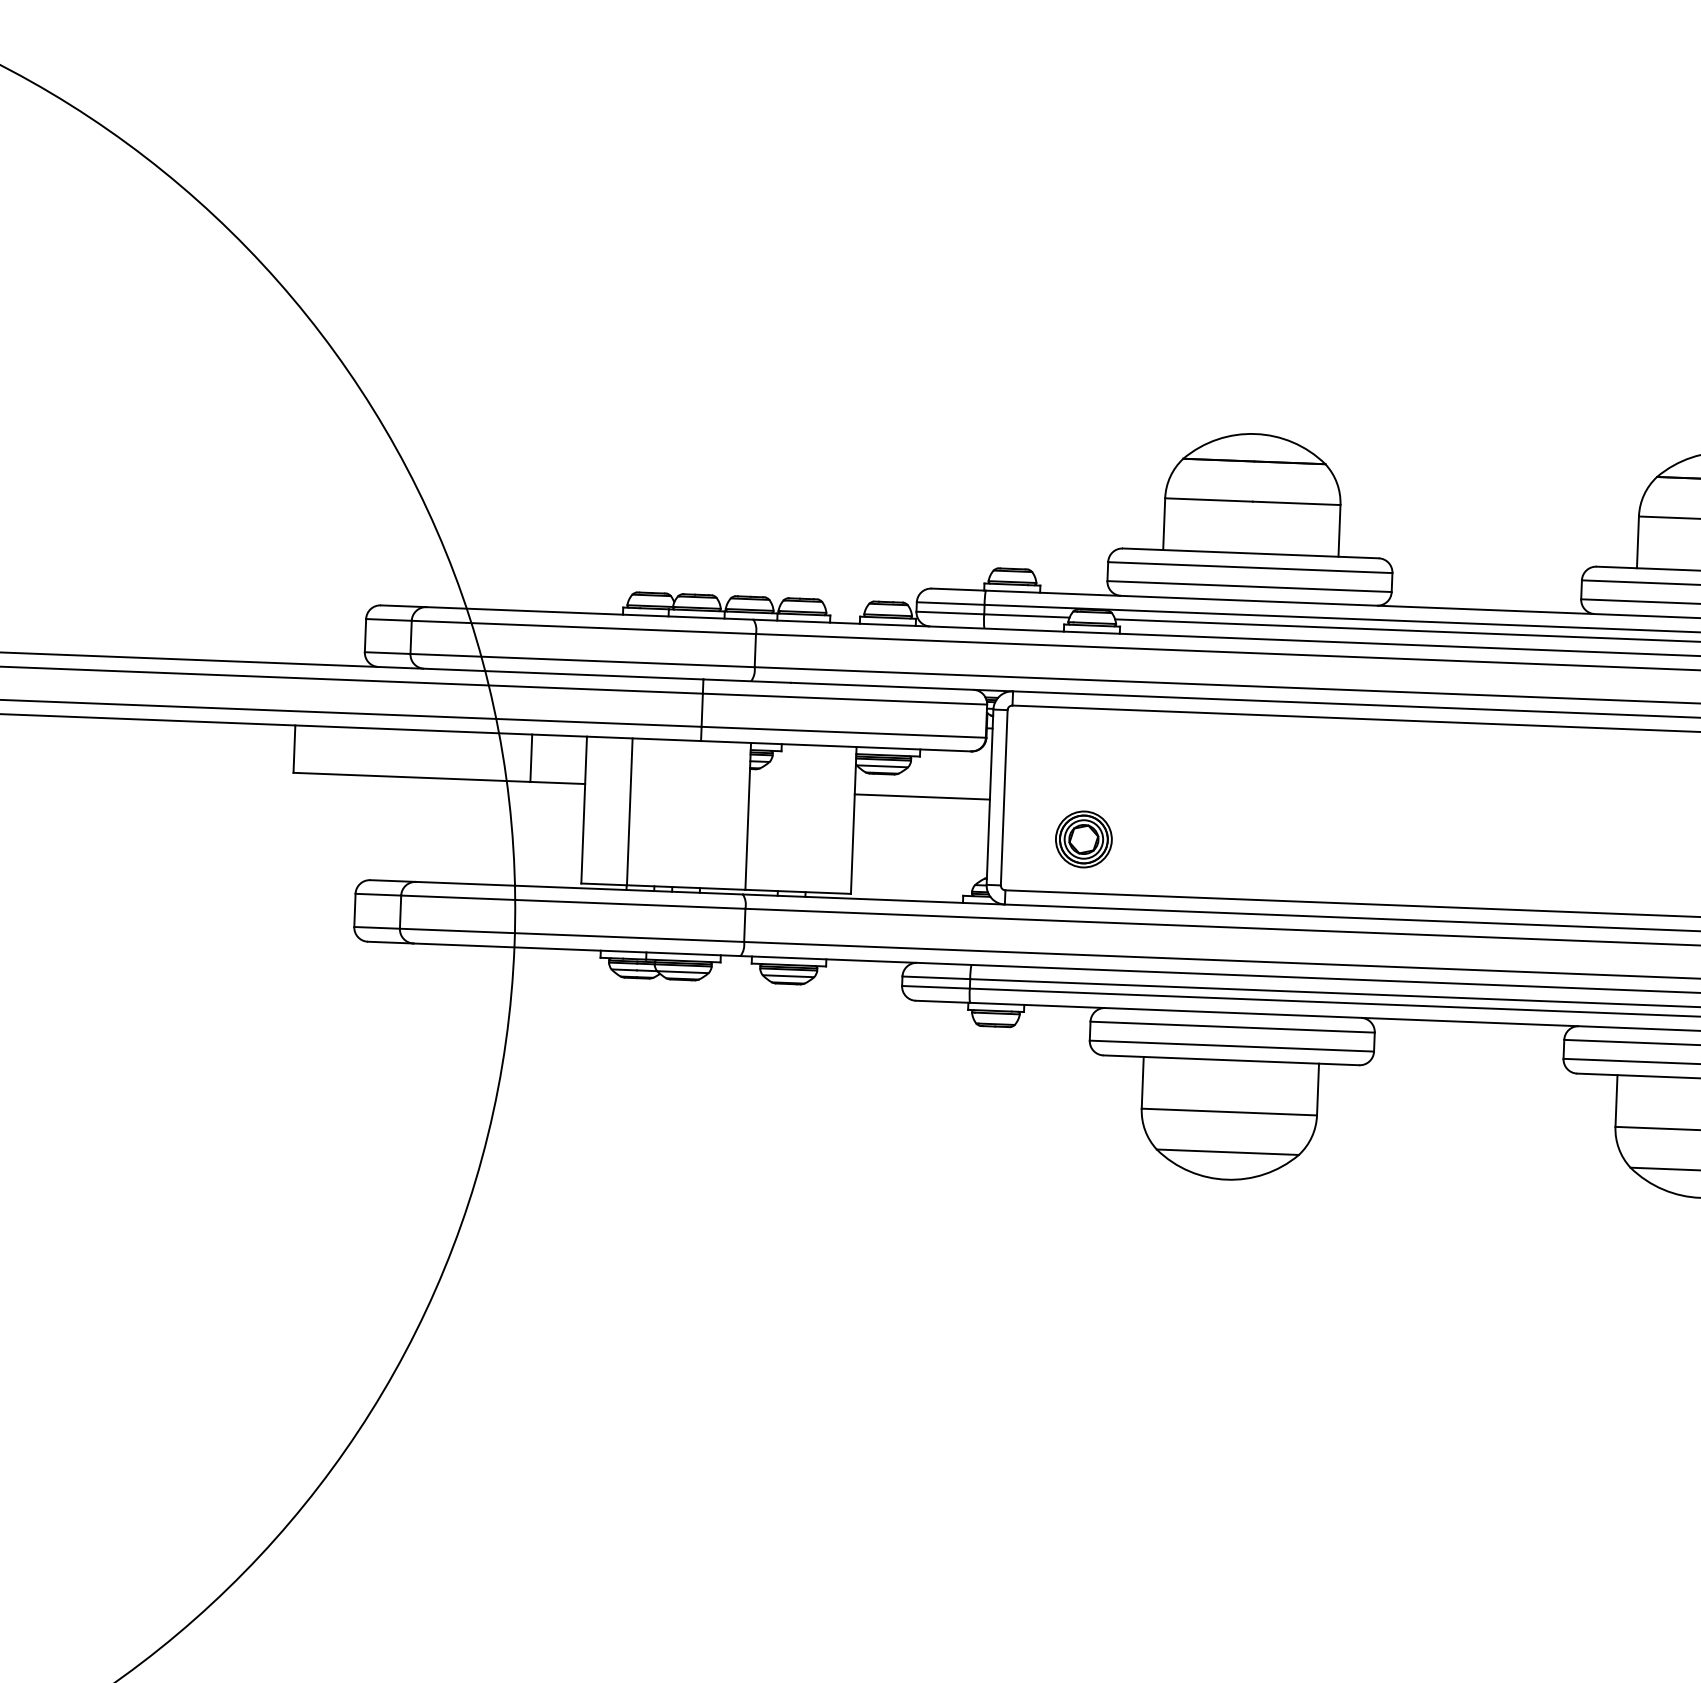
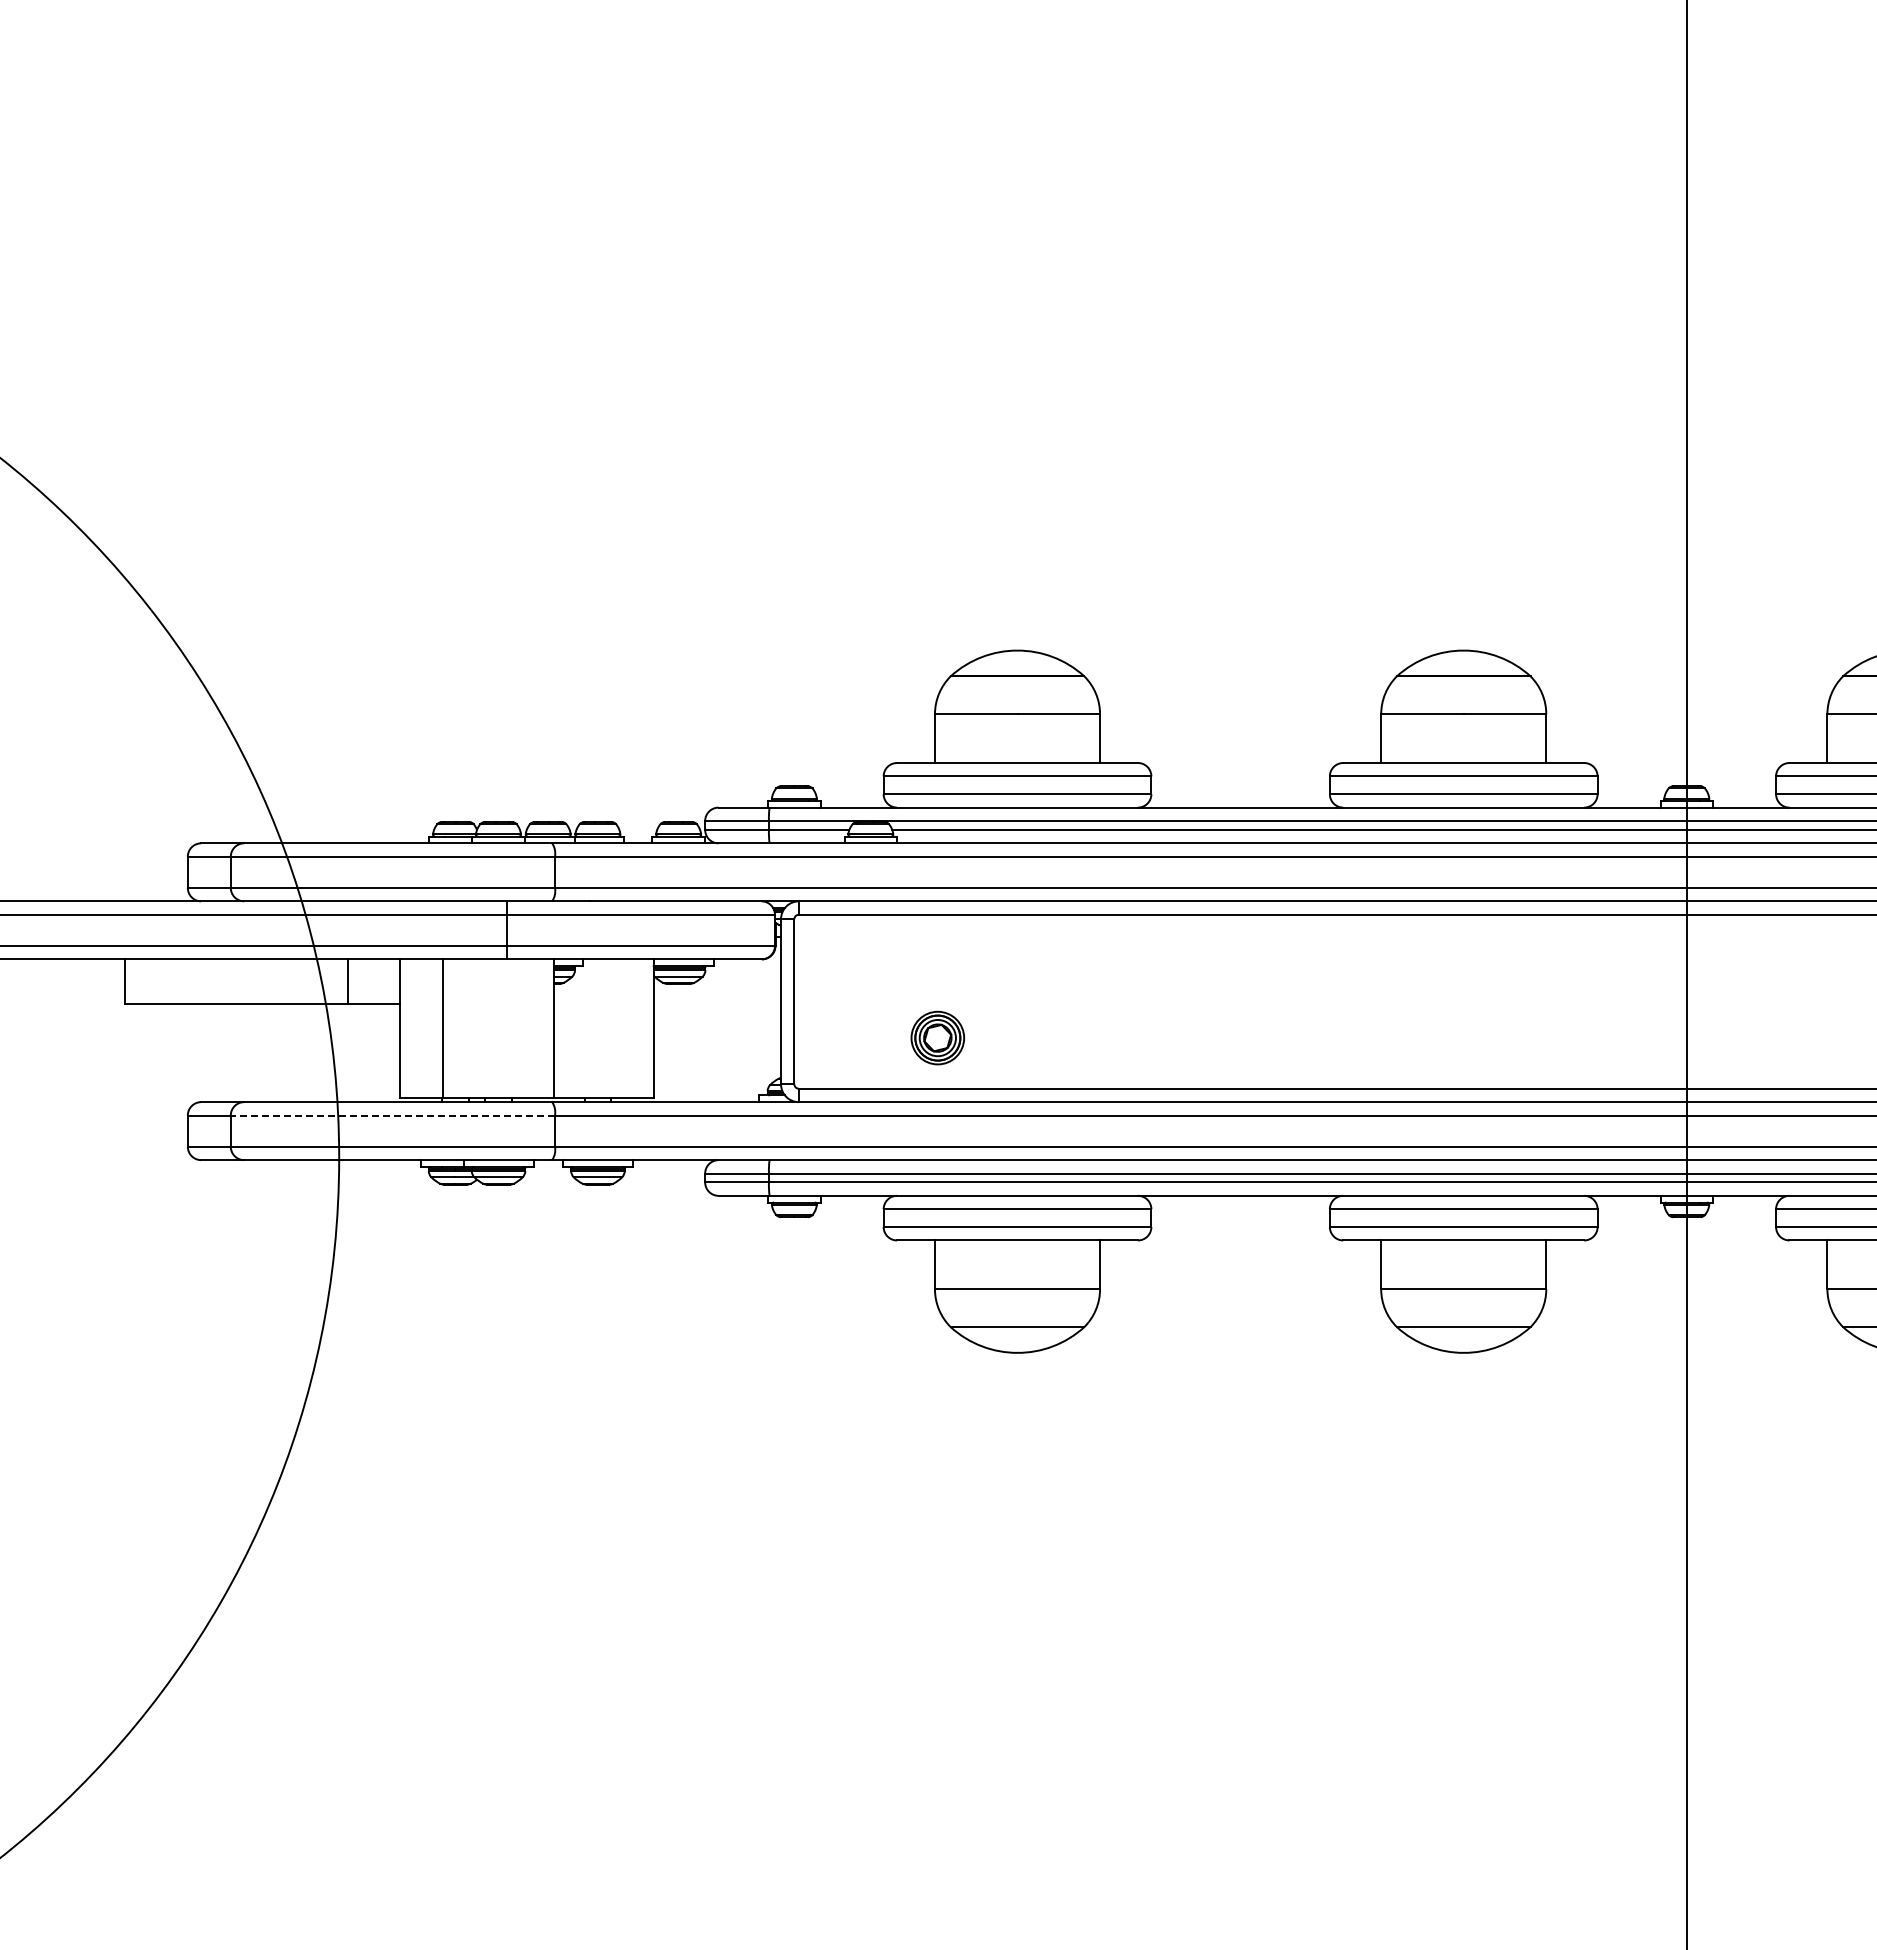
line: (922, 796) -> (717, 1003), removed
part: (1083, 838) -> (937, 1037), moved
line: (572, 902) -> (392, 1115), solid -> dashed

